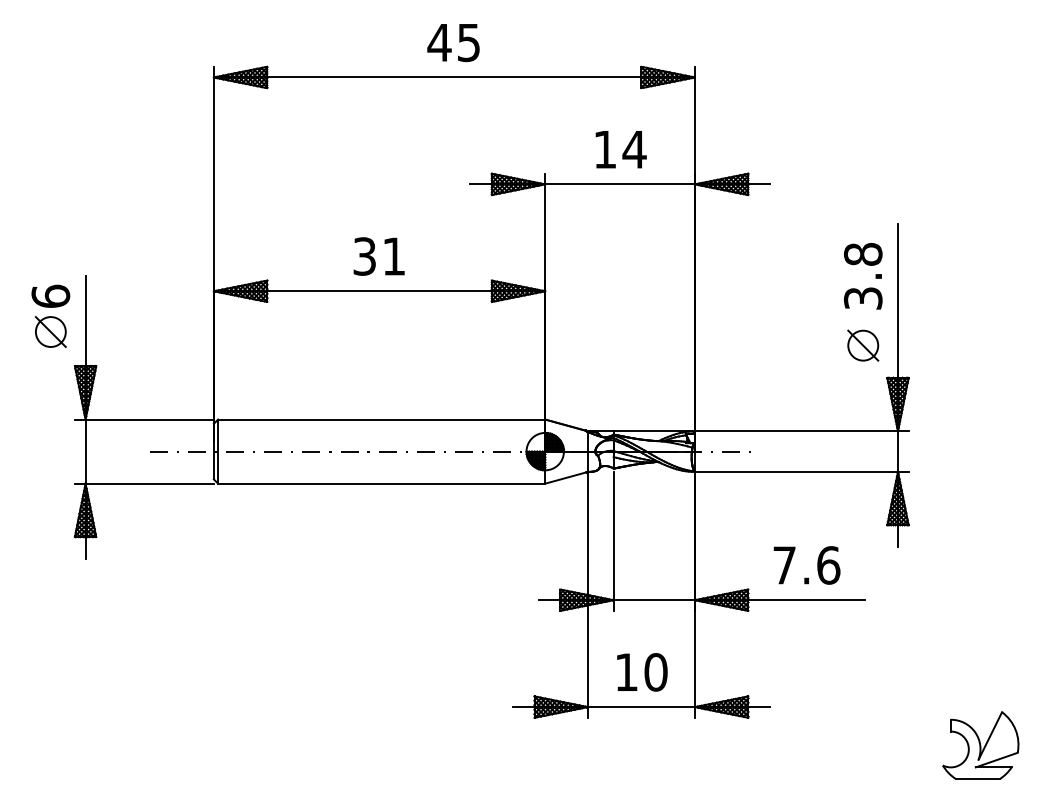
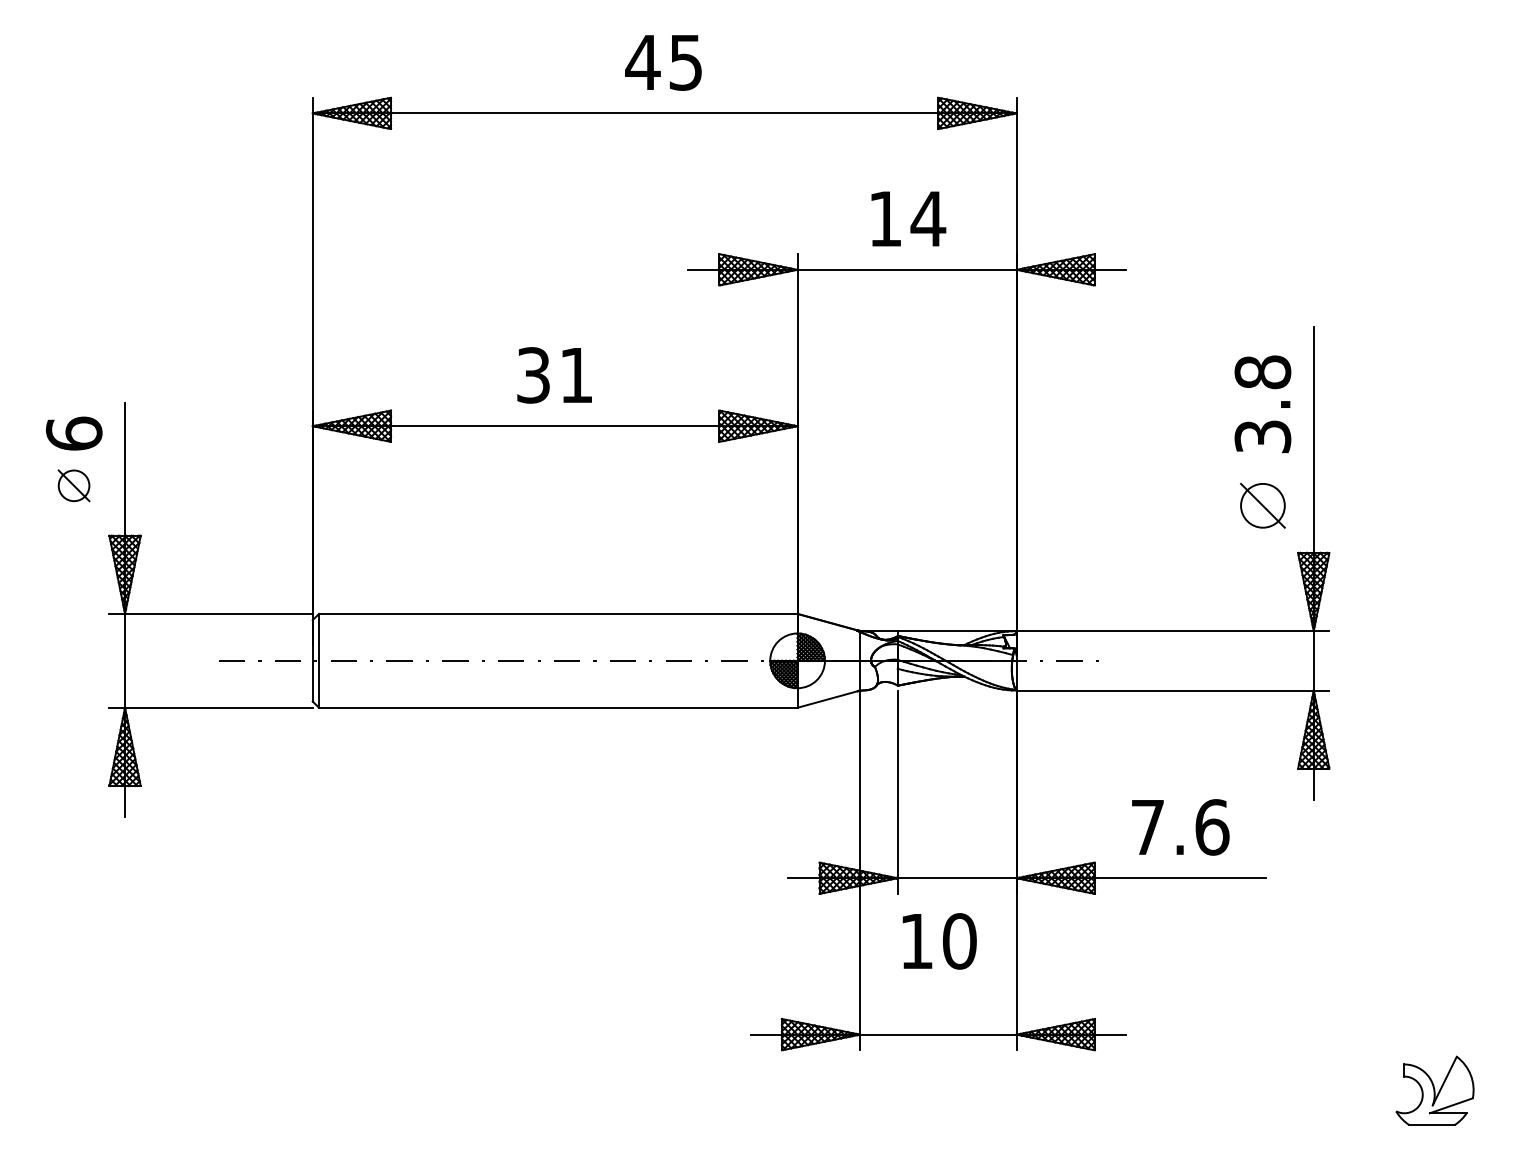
part: (50, 331) -> (73, 485), size x0.7
text: (642, 672) -> (939, 941), moved
part: (980, 745) -> (1434, 1090), size x0.7

